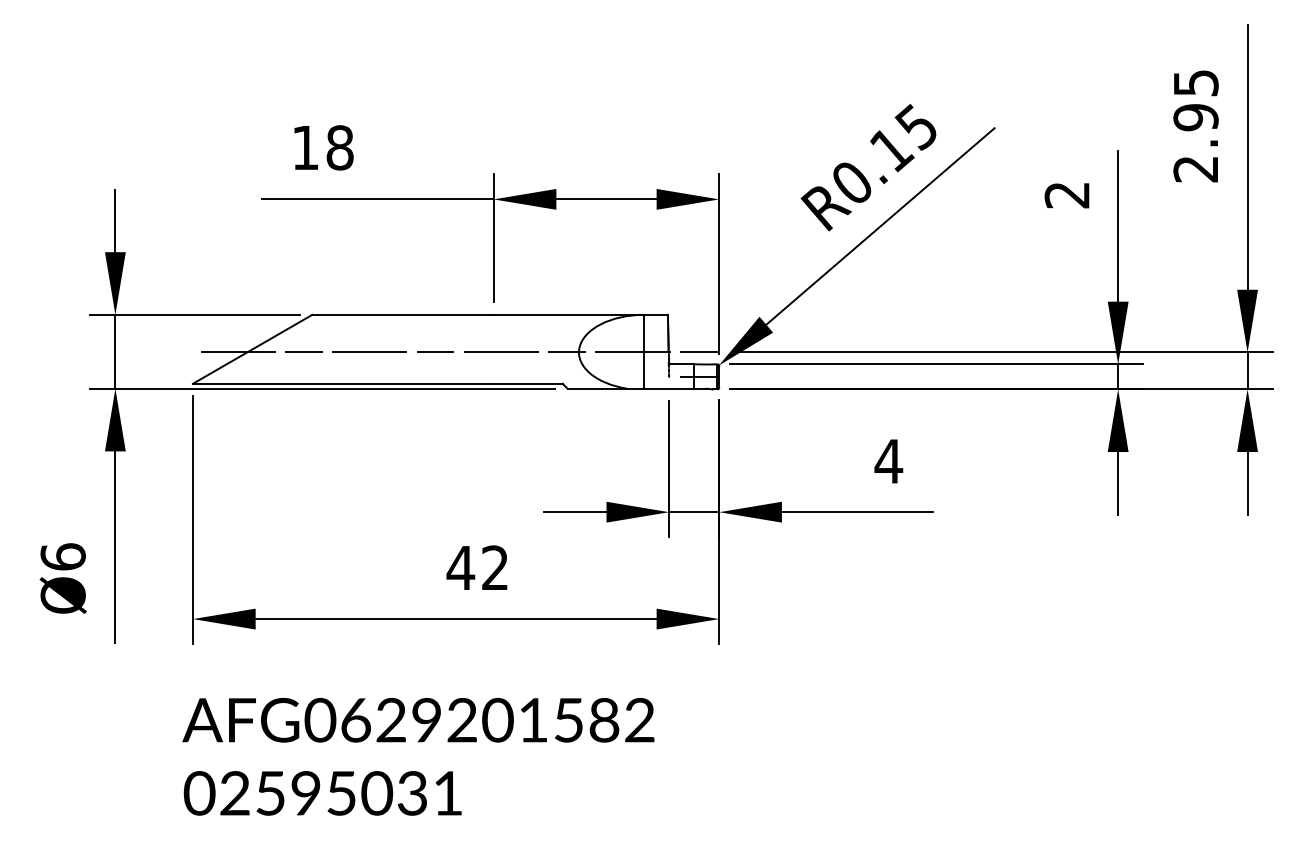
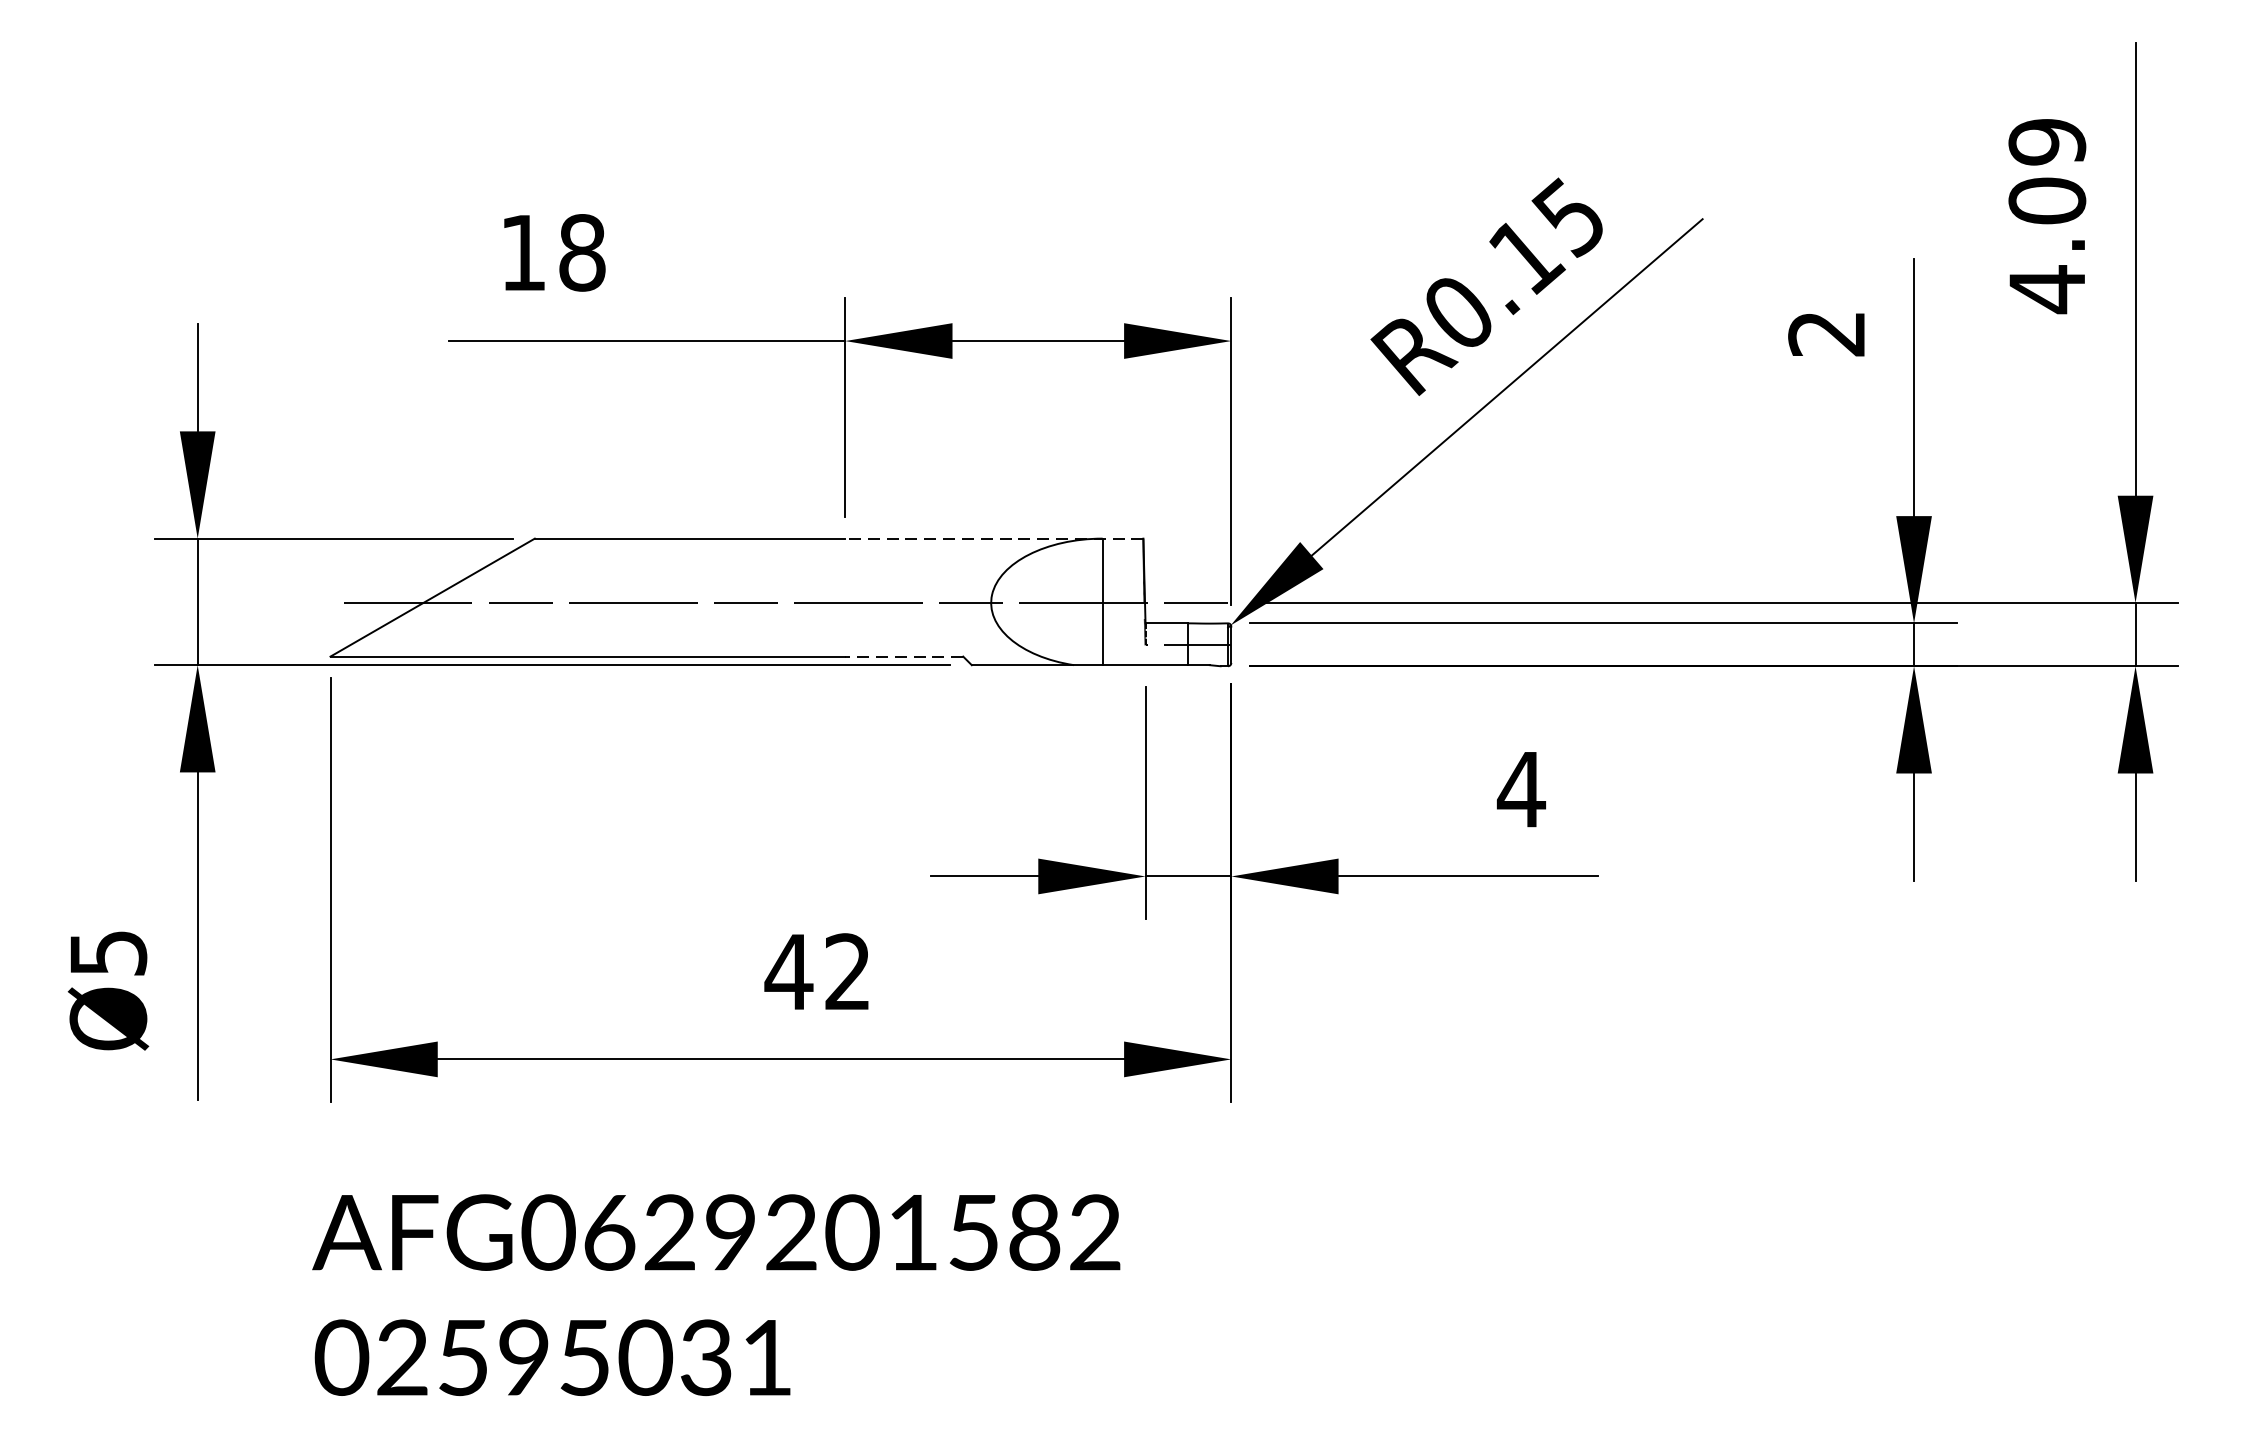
text: (1195, 126) -> (2046, 216), 2.95 -> 4.09
line: (580, 314) -> (993, 538), solid -> dashed
line: (527, 383) -> (903, 656), solid -> dashed
text: (62, 556) -> (107, 952), Ø6 -> Ø5

